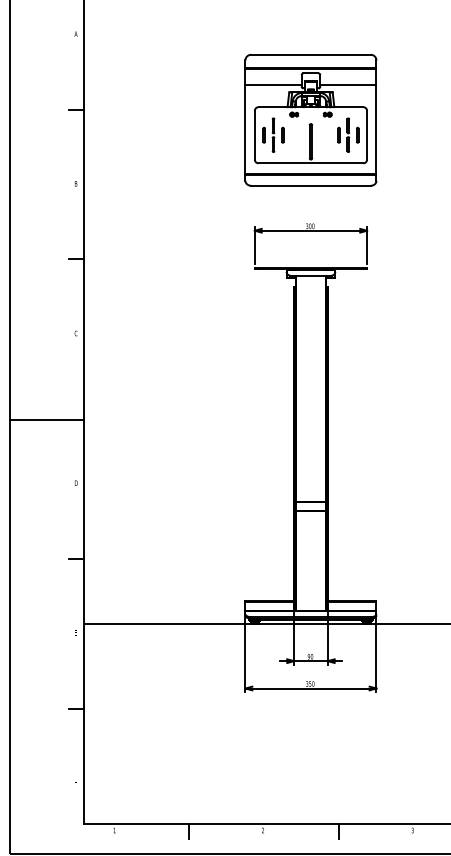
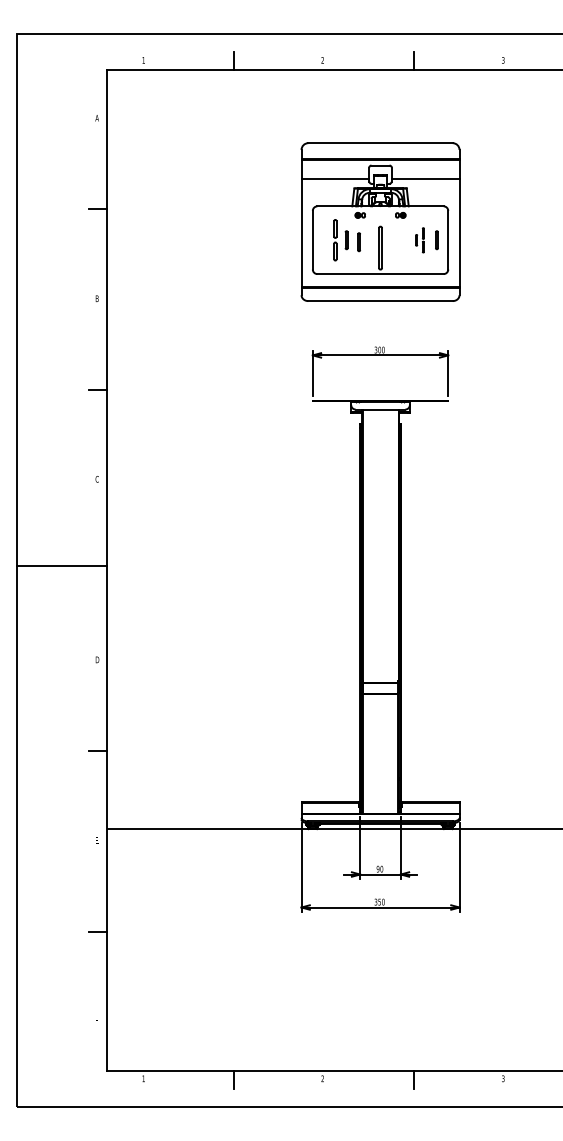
line: (263, 135) -> (358, 242), moved
part: (343, 135) -> (419, 240), size x0.6
line: (46, 419) -> (61, 566), moved

